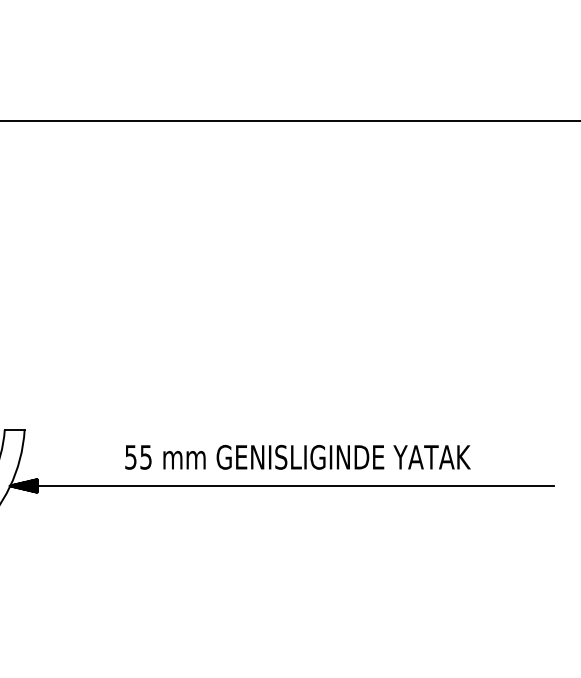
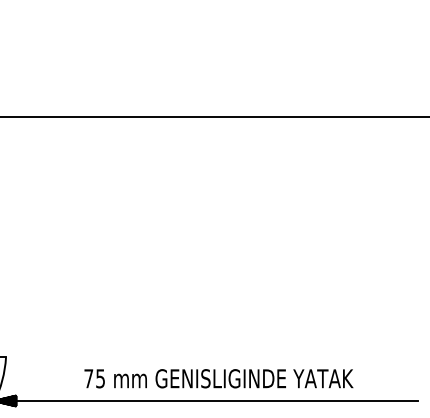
text: (130, 457) -> (88, 378), 55 -> 75

